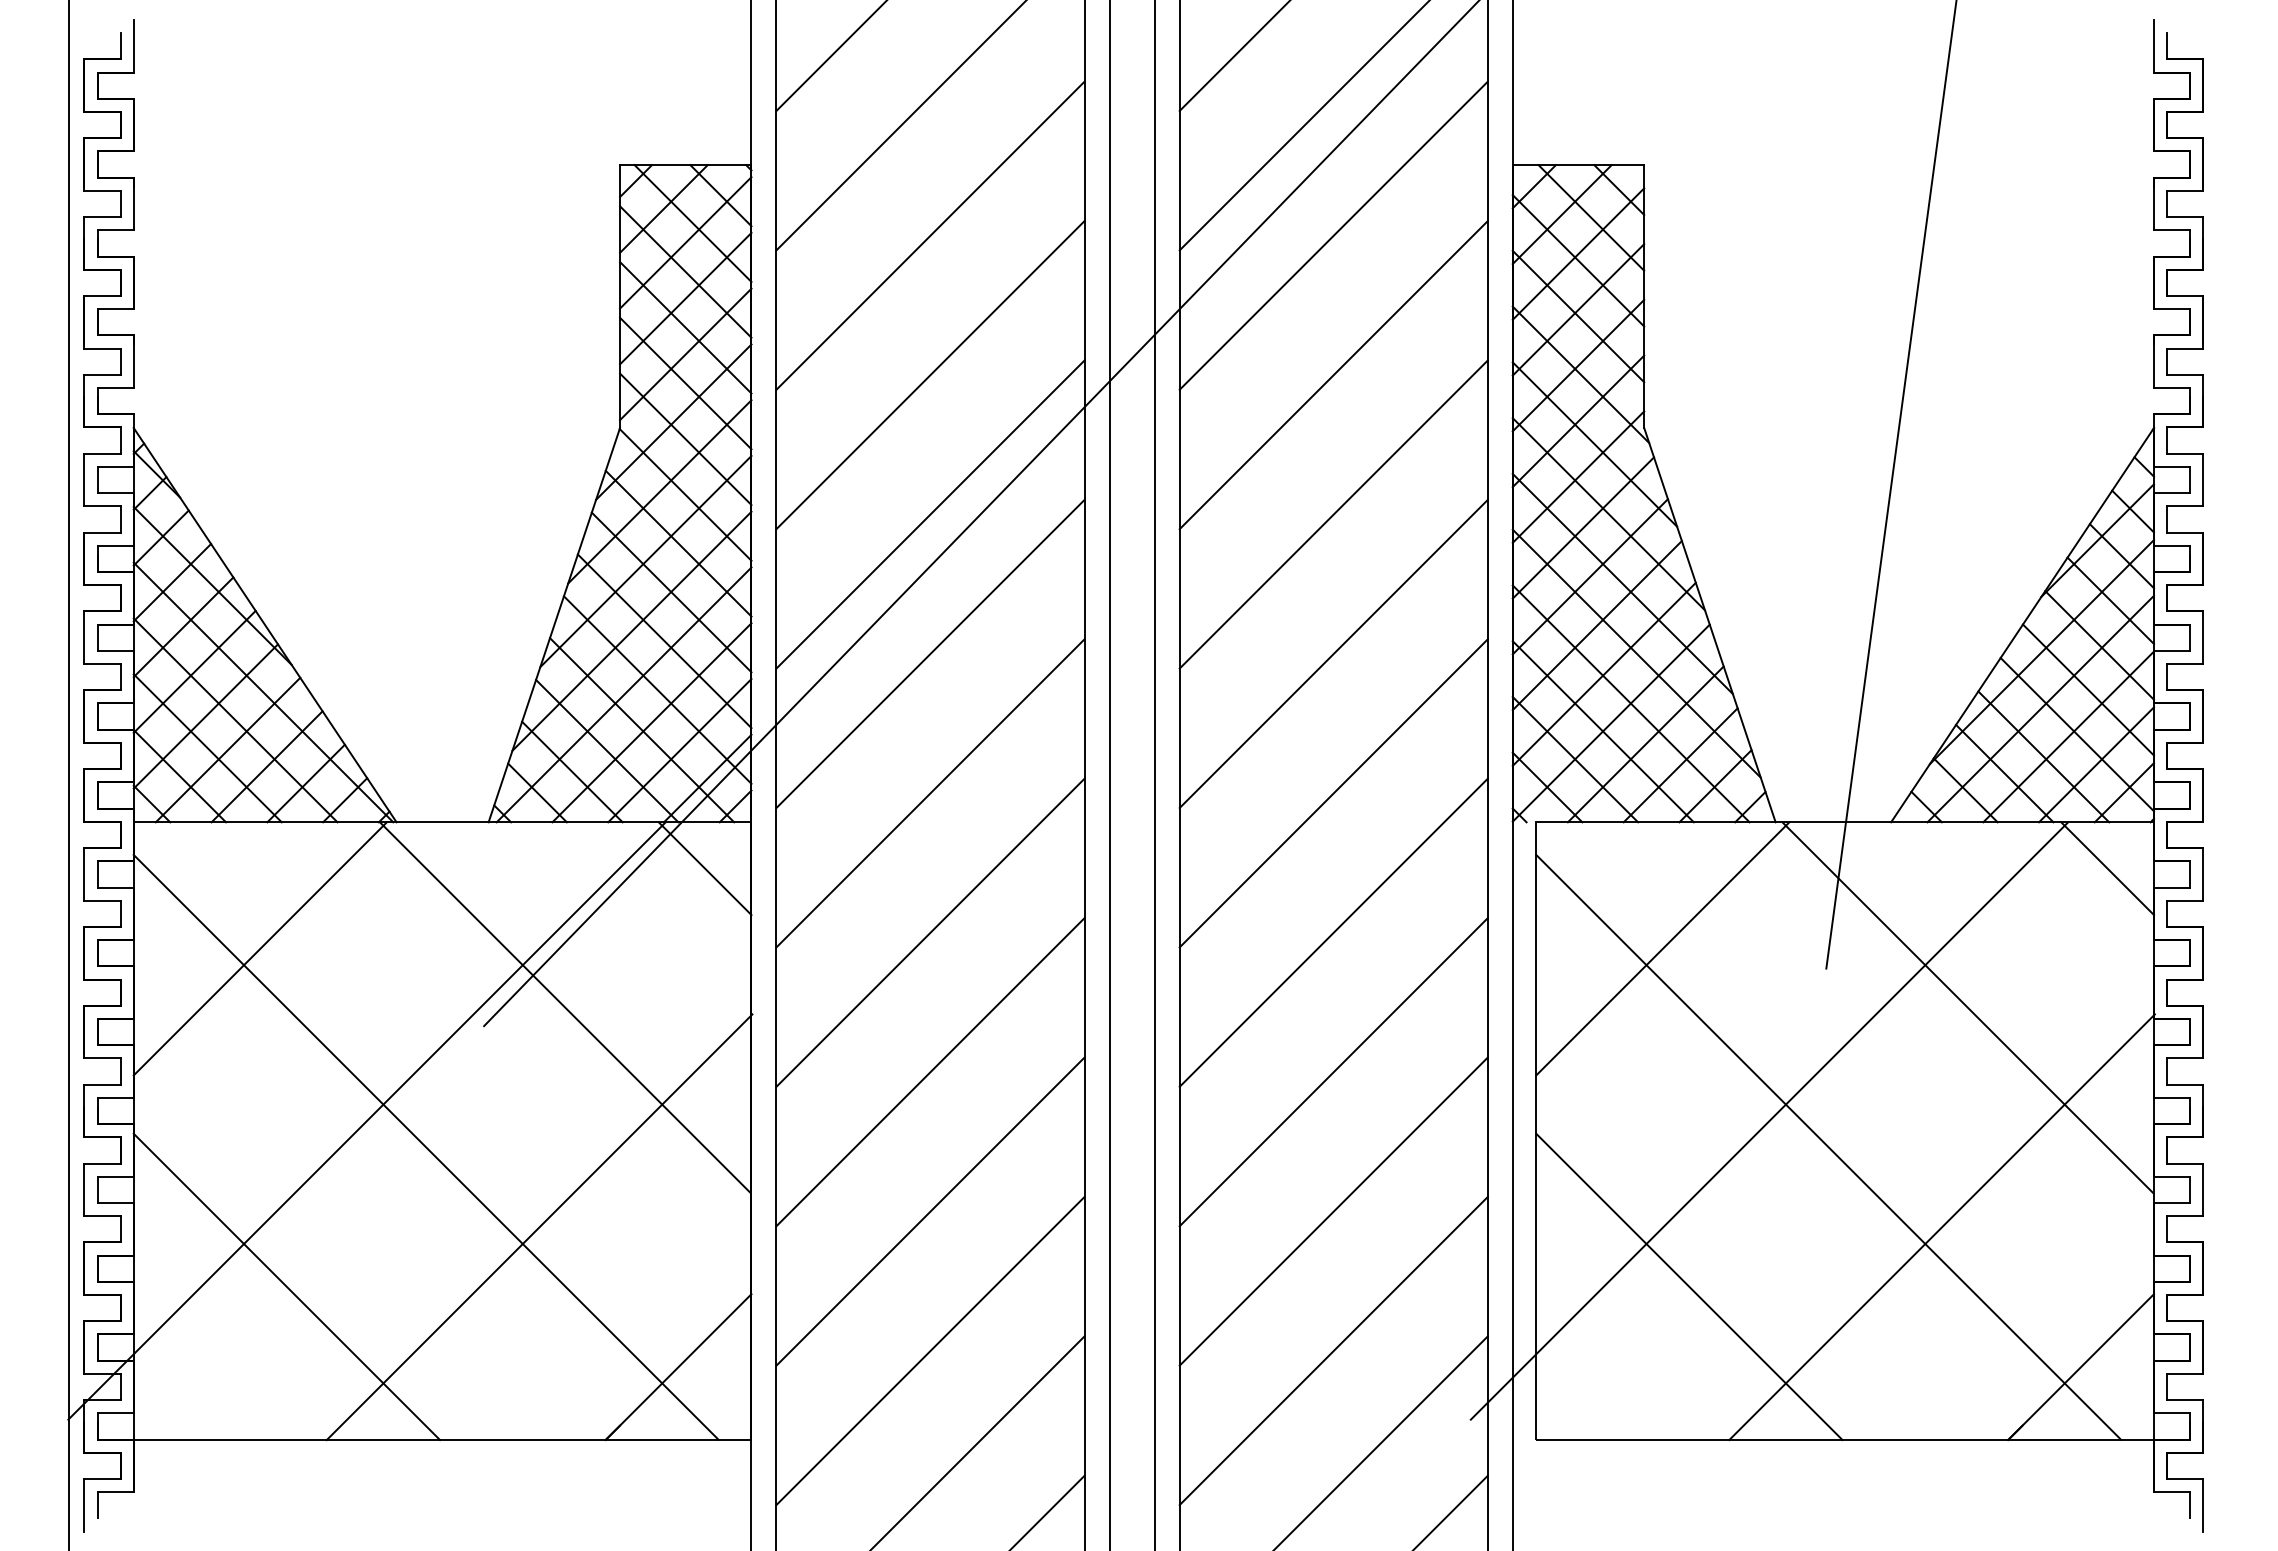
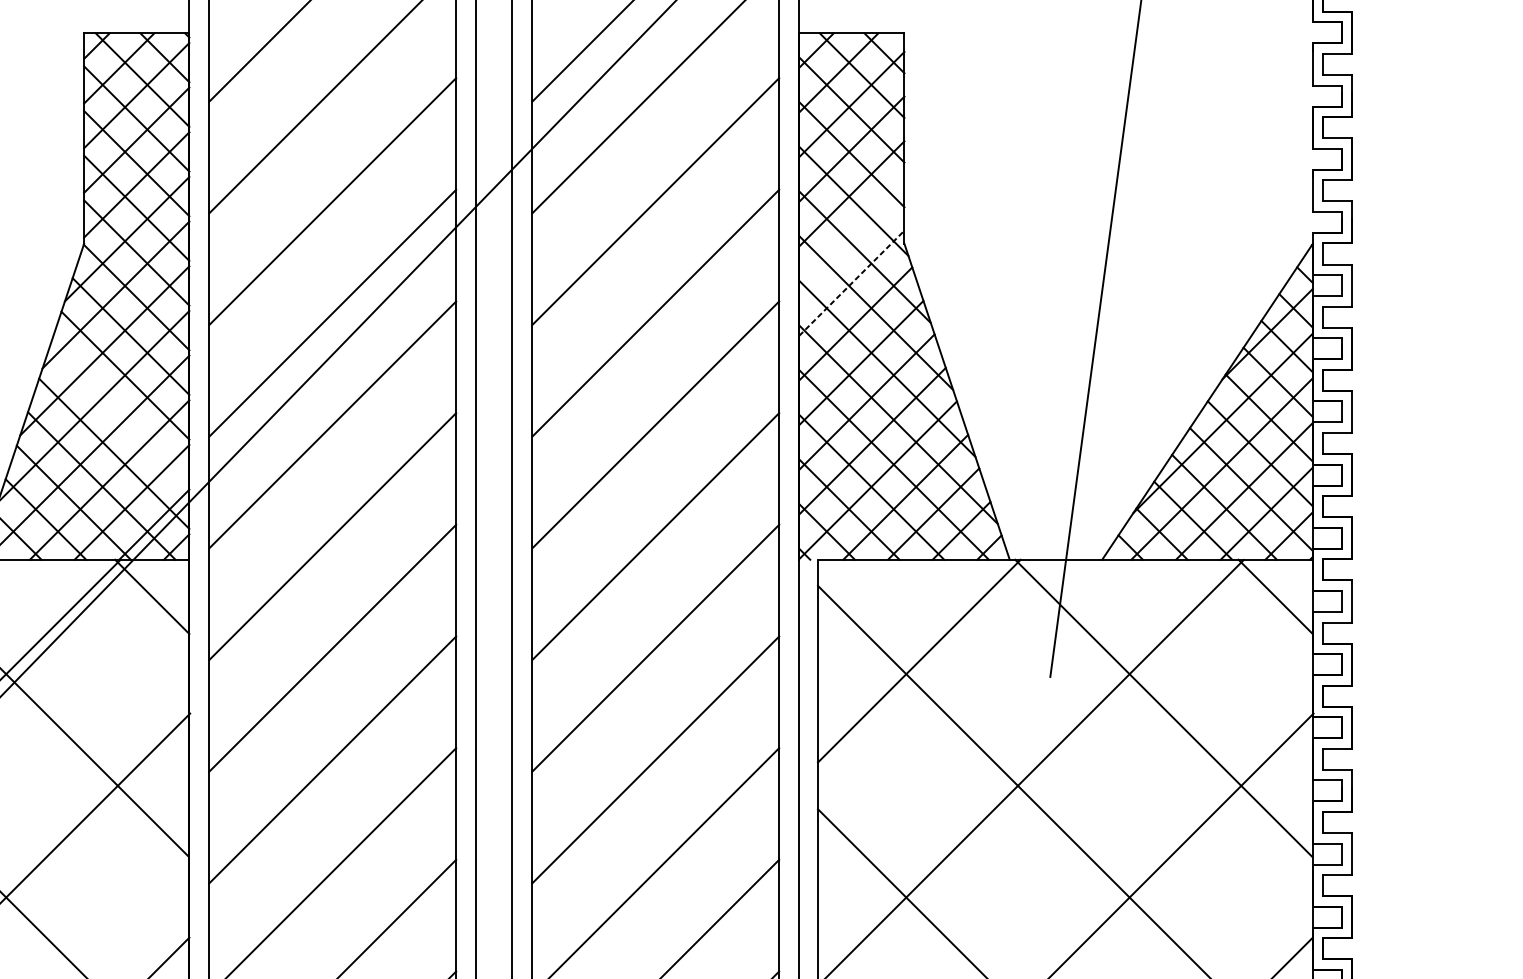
line: (1578, 421) -> (851, 238), removed
line: (1578, 477) -> (851, 283), solid -> dashed
line: (664, 641) -> (119, 414), removed

